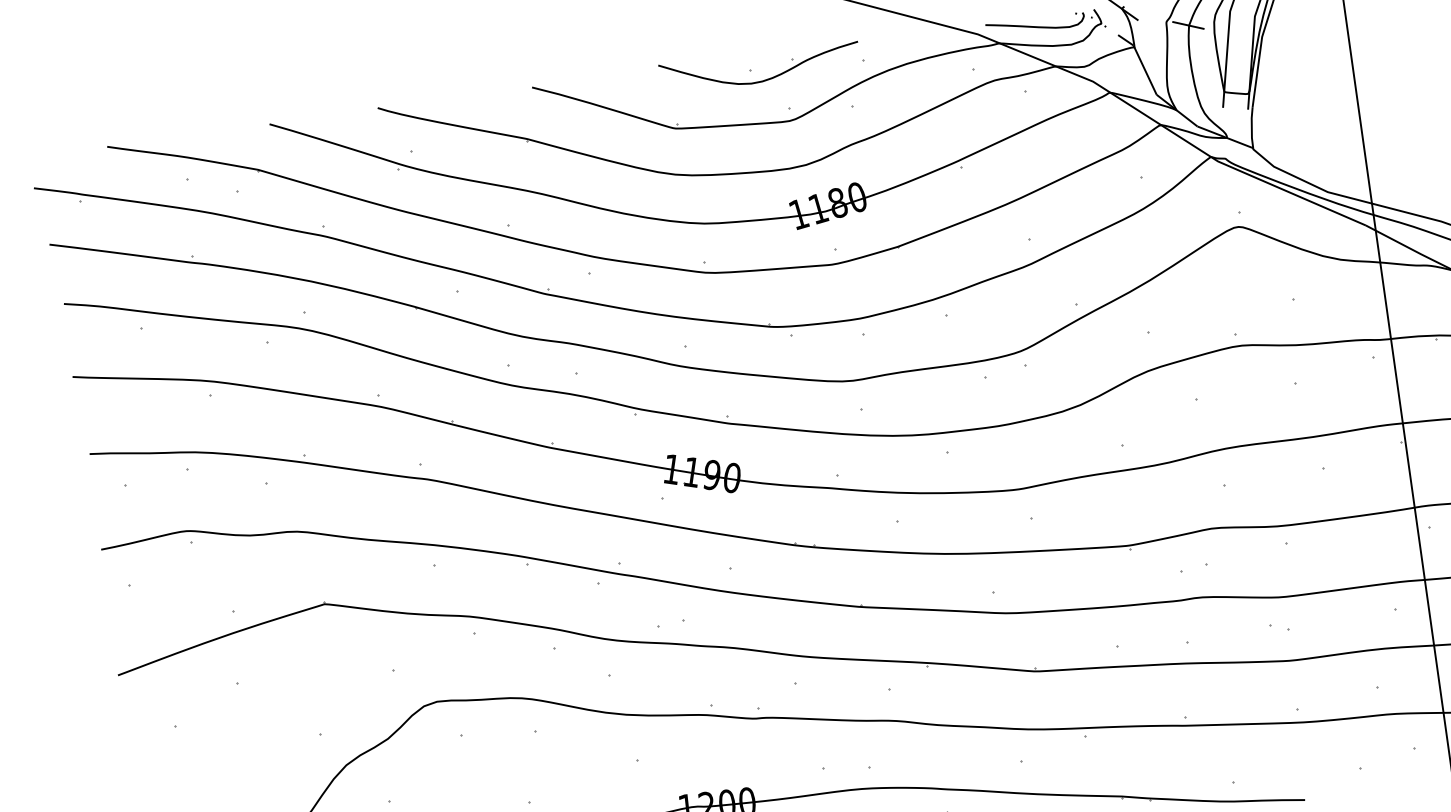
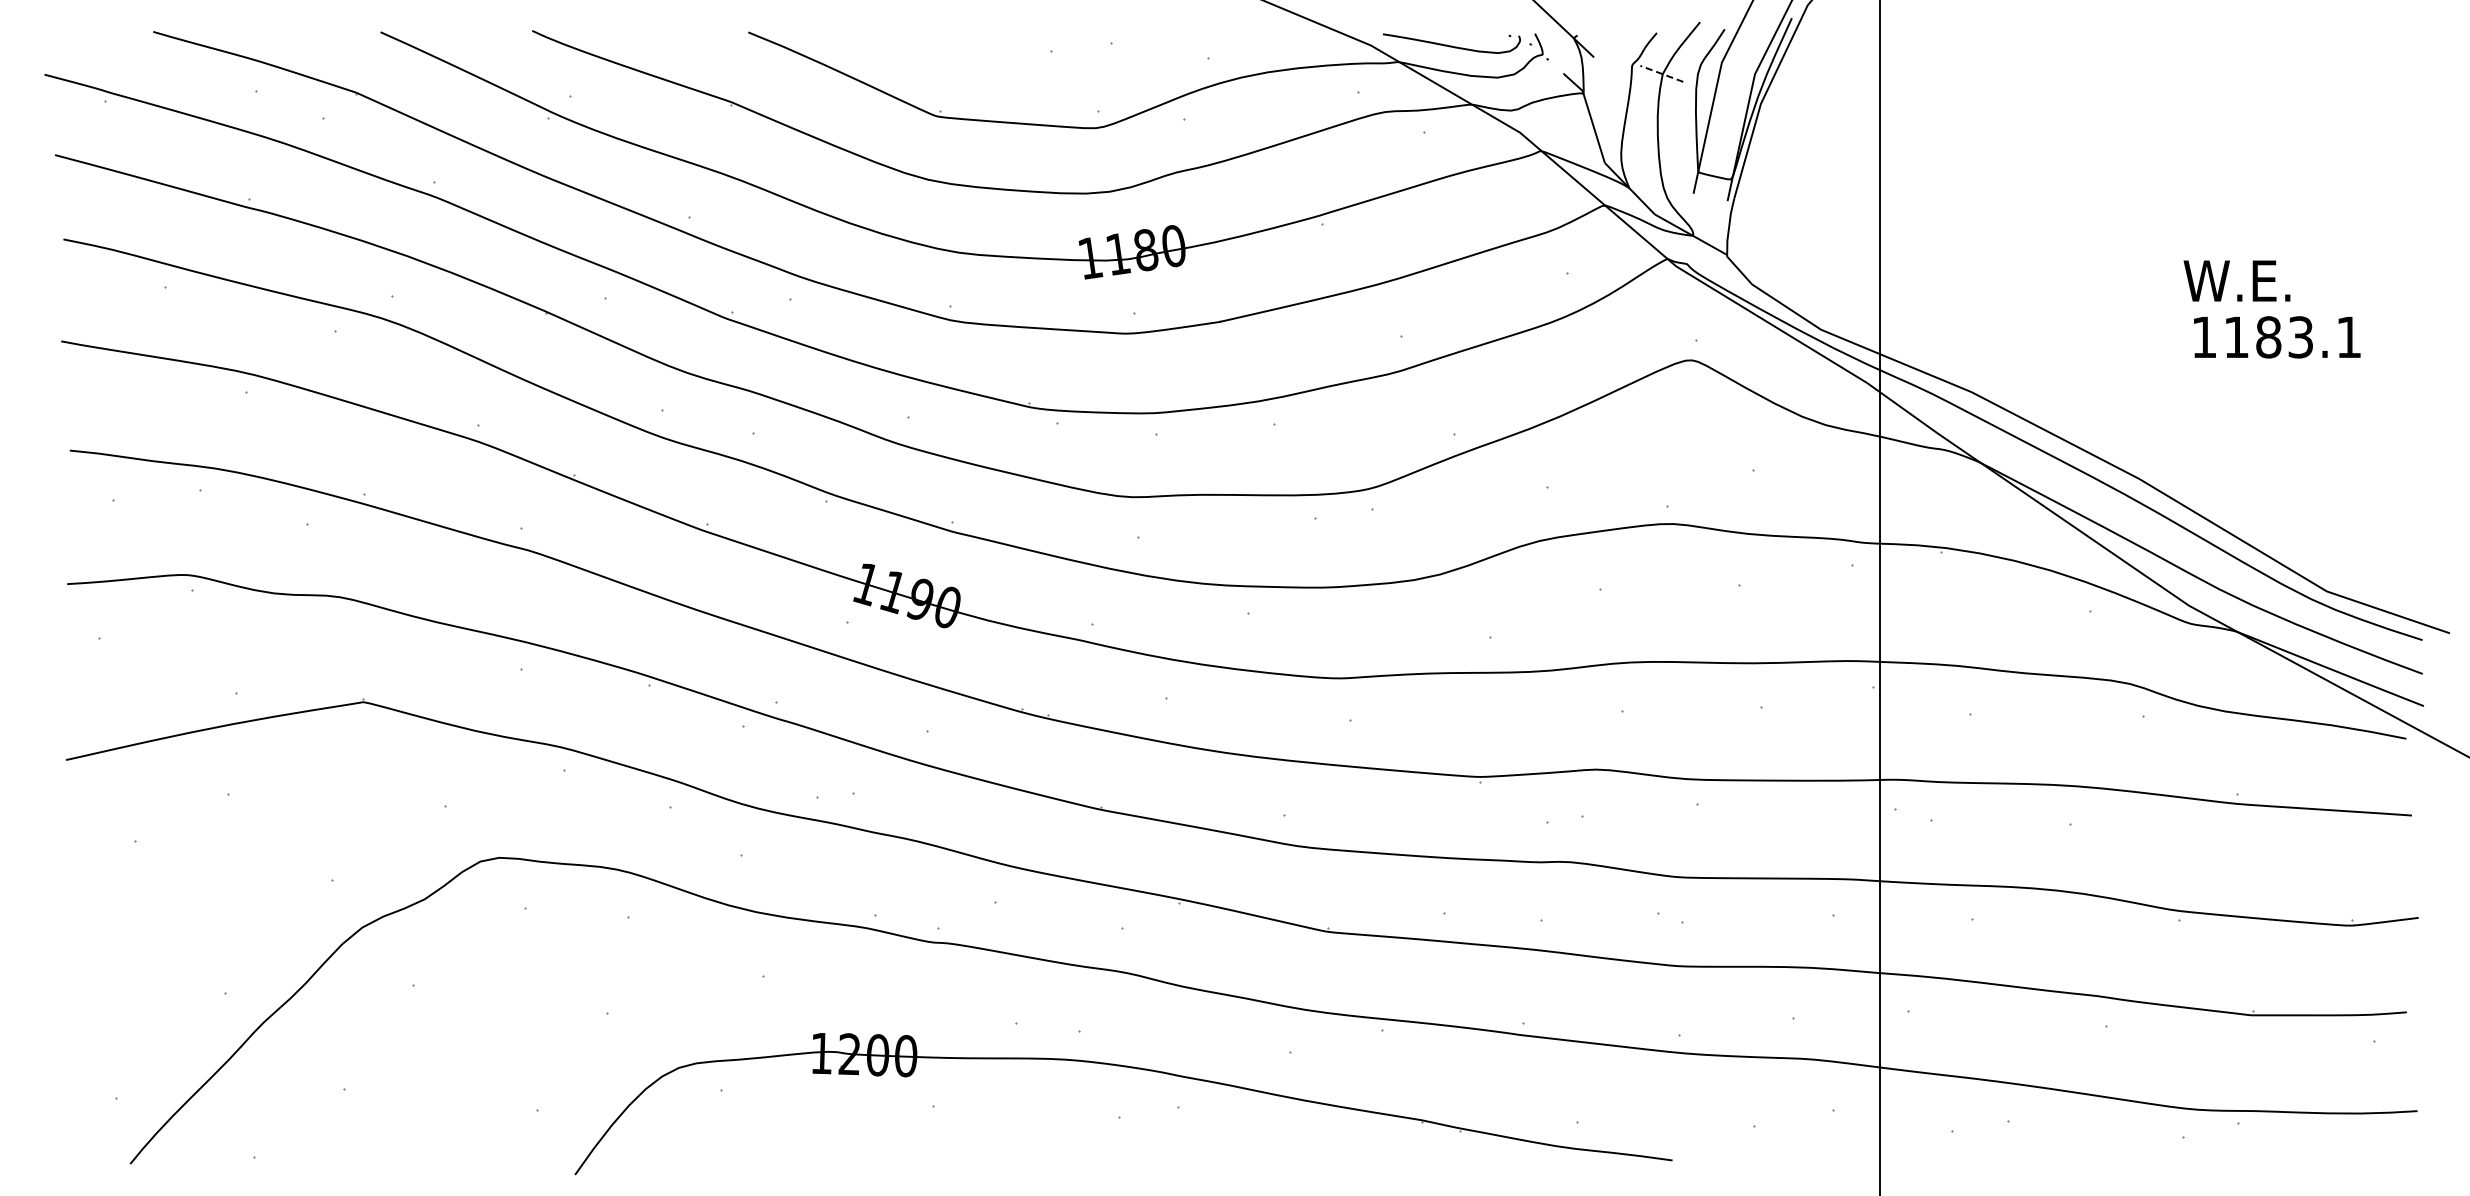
line: (1188, 25) -> (1661, 73), solid -> dashed
curve: (765, 79) -> (1070, 66), removed

